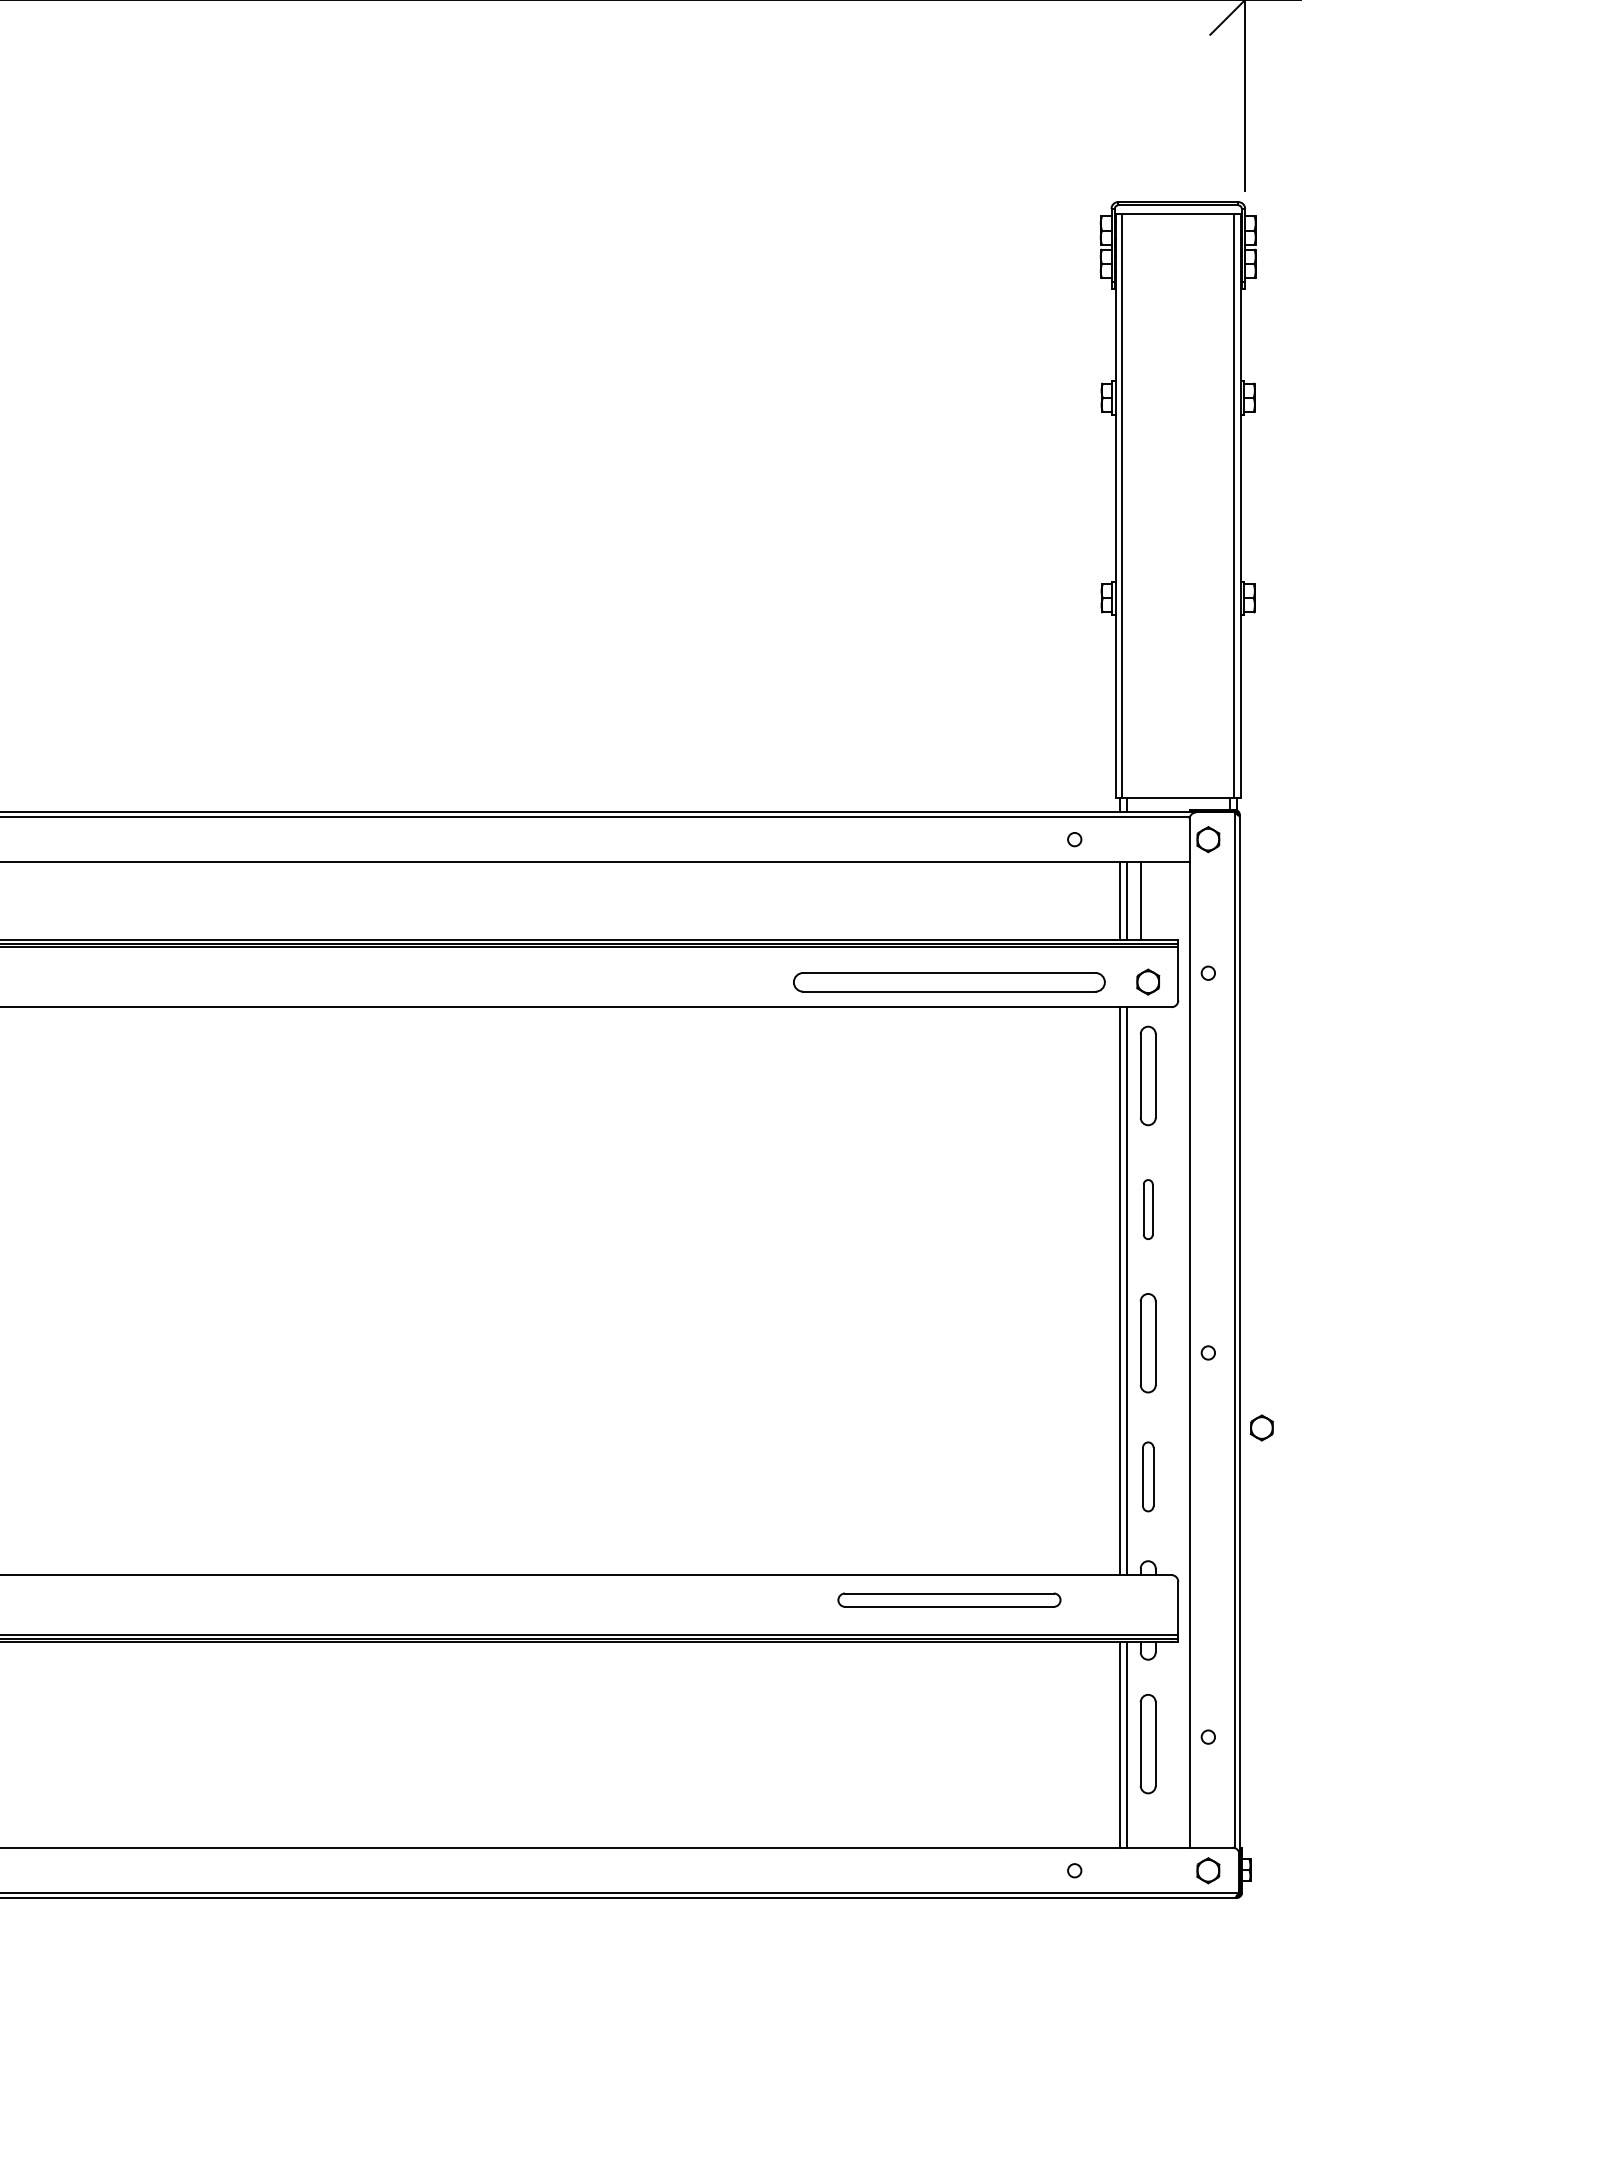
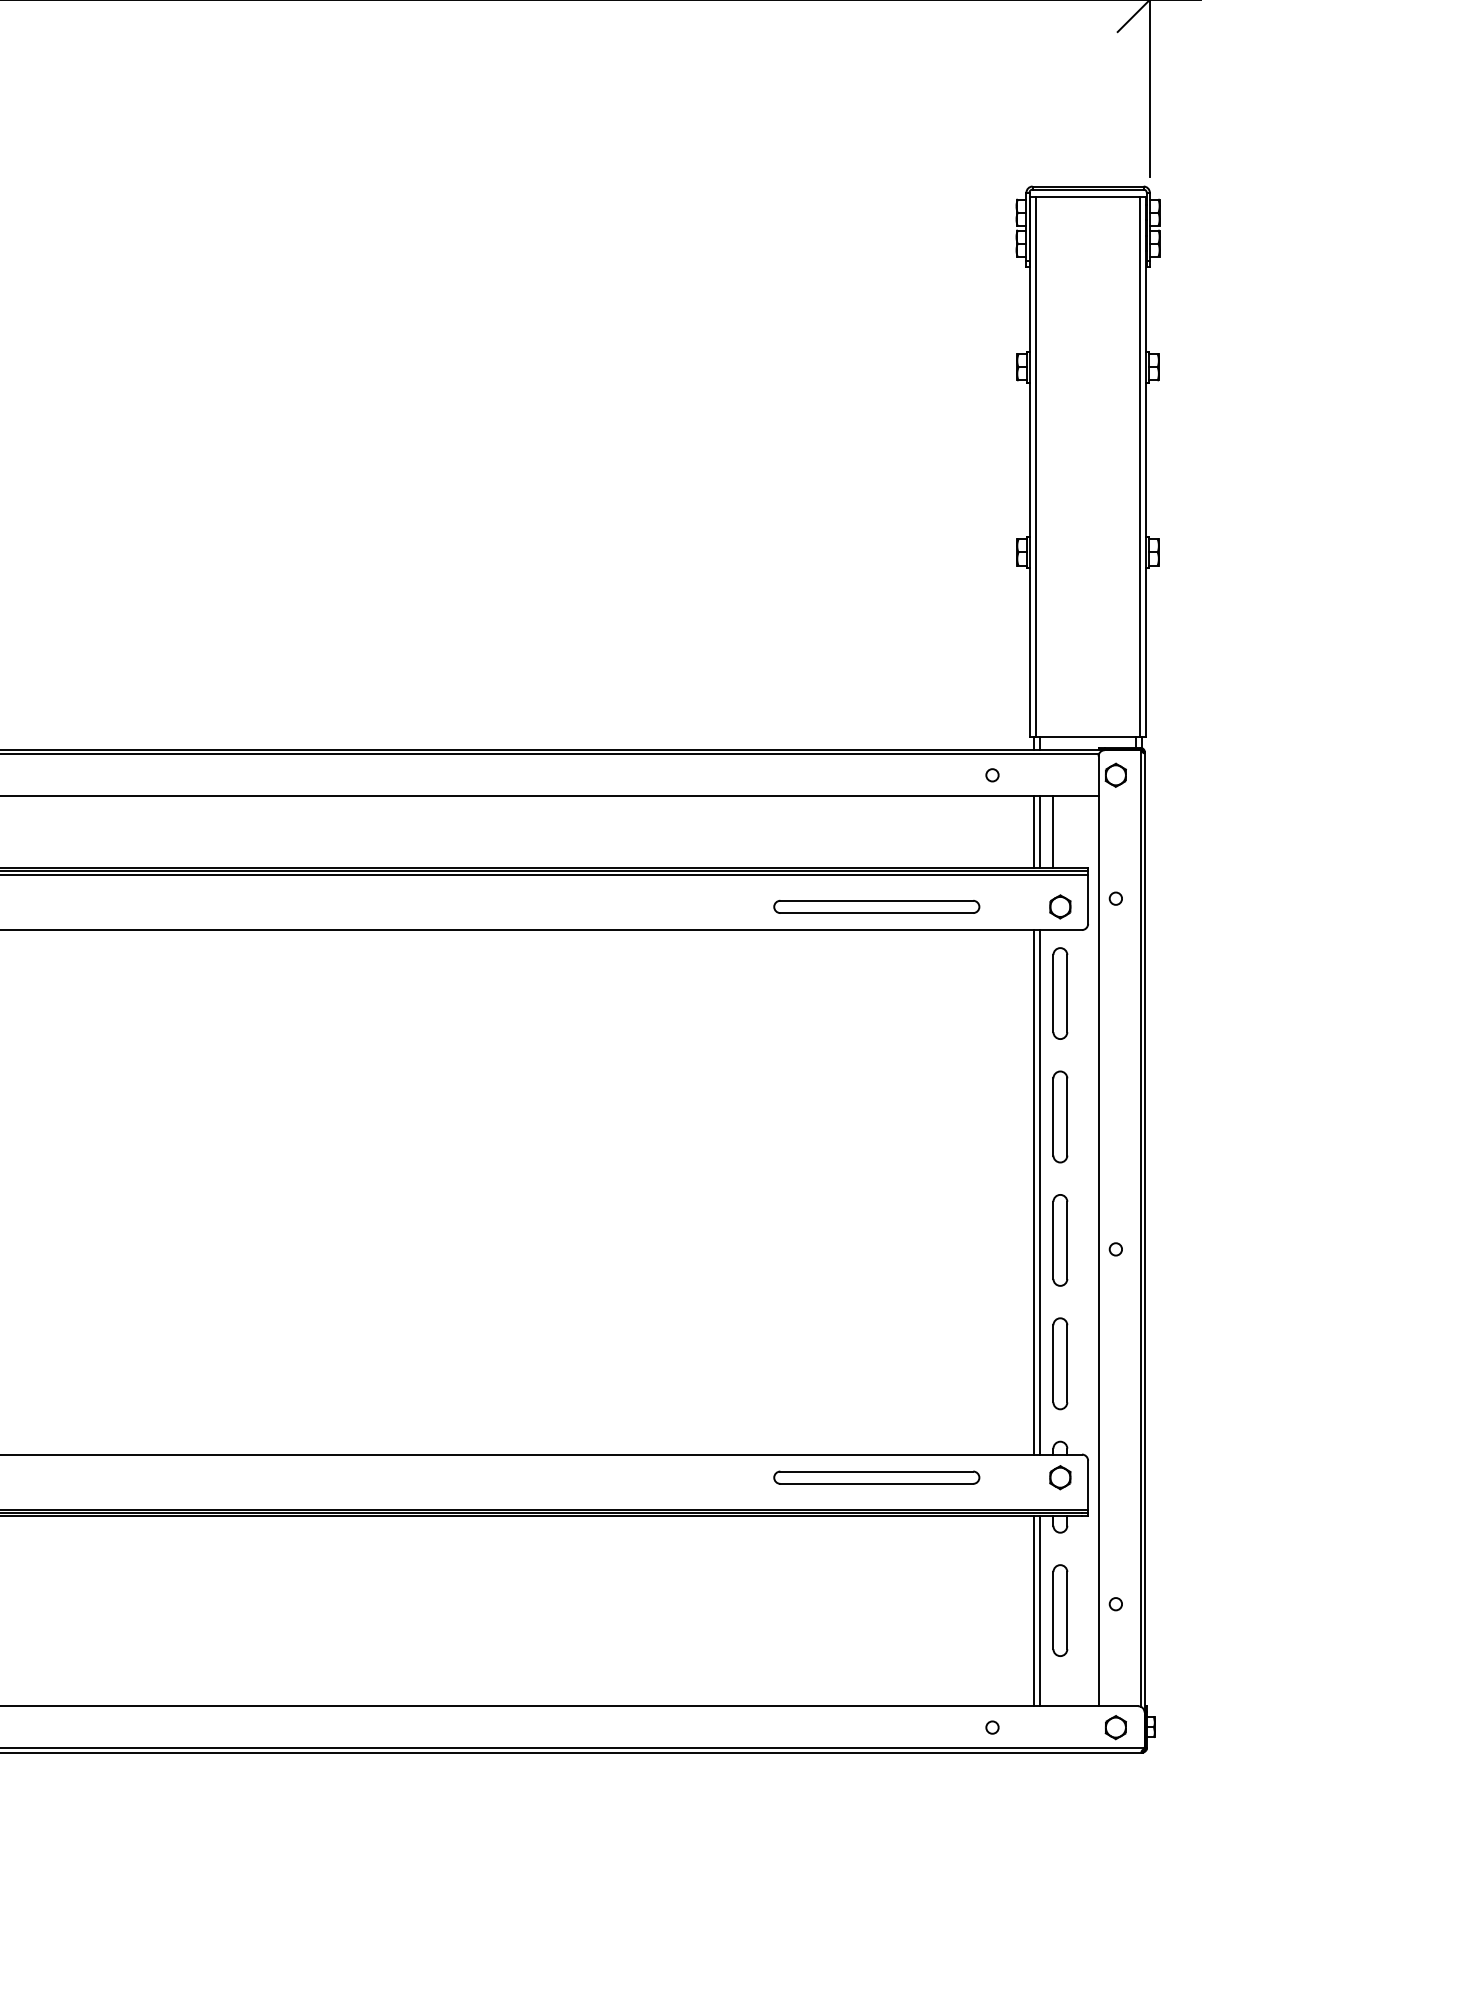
part: (949, 981) -> (876, 906), size x0.71
part: (1148, 1209) -> (1060, 1116), size x1.67
part: (1262, 1427) -> (1060, 1477), moved
part: (1148, 1476) -> (1060, 1363), size x1.43

